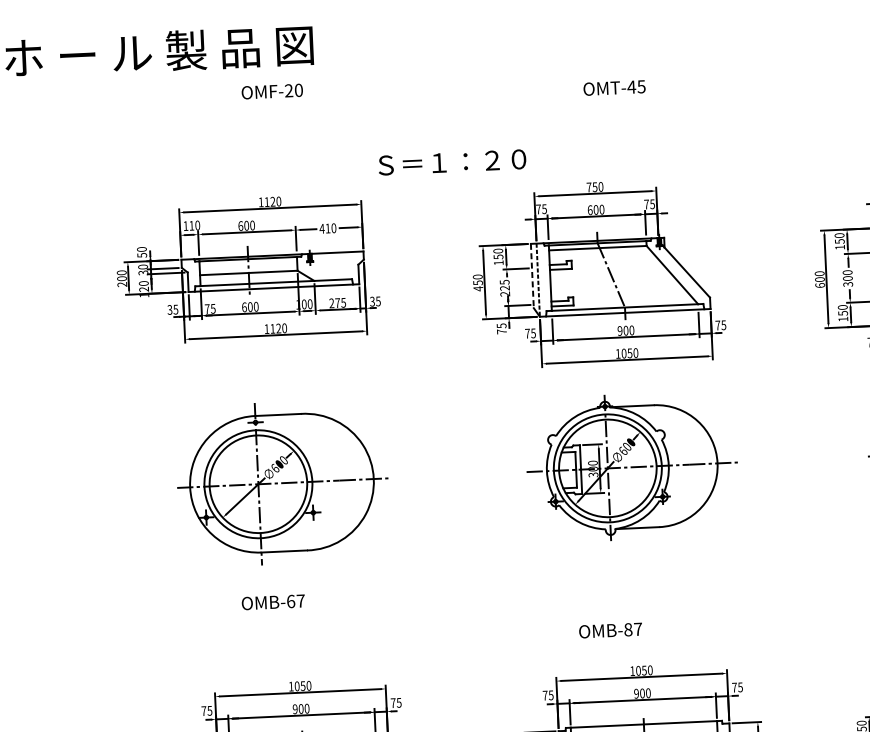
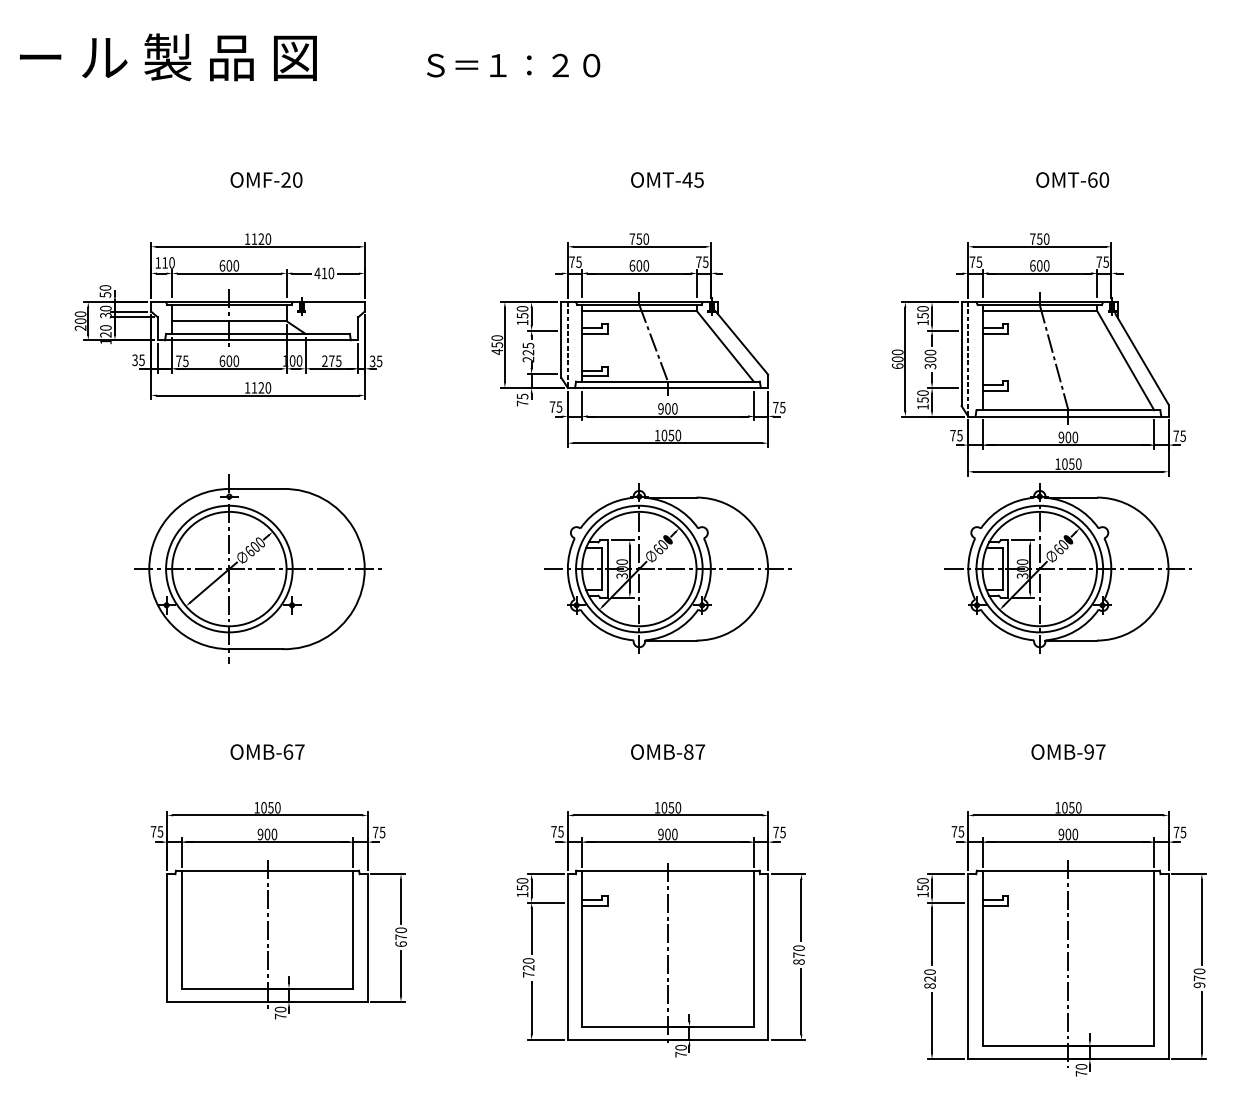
text: (614, 87) -> (667, 179), moved
text: (272, 91) -> (266, 179), moved
text: (452, 162) -> (513, 65), moved
line: (532, 275) -> (561, 339), dashed -> solid
text: (273, 601) -> (267, 751), moved
text: (611, 630) -> (668, 751), moved

